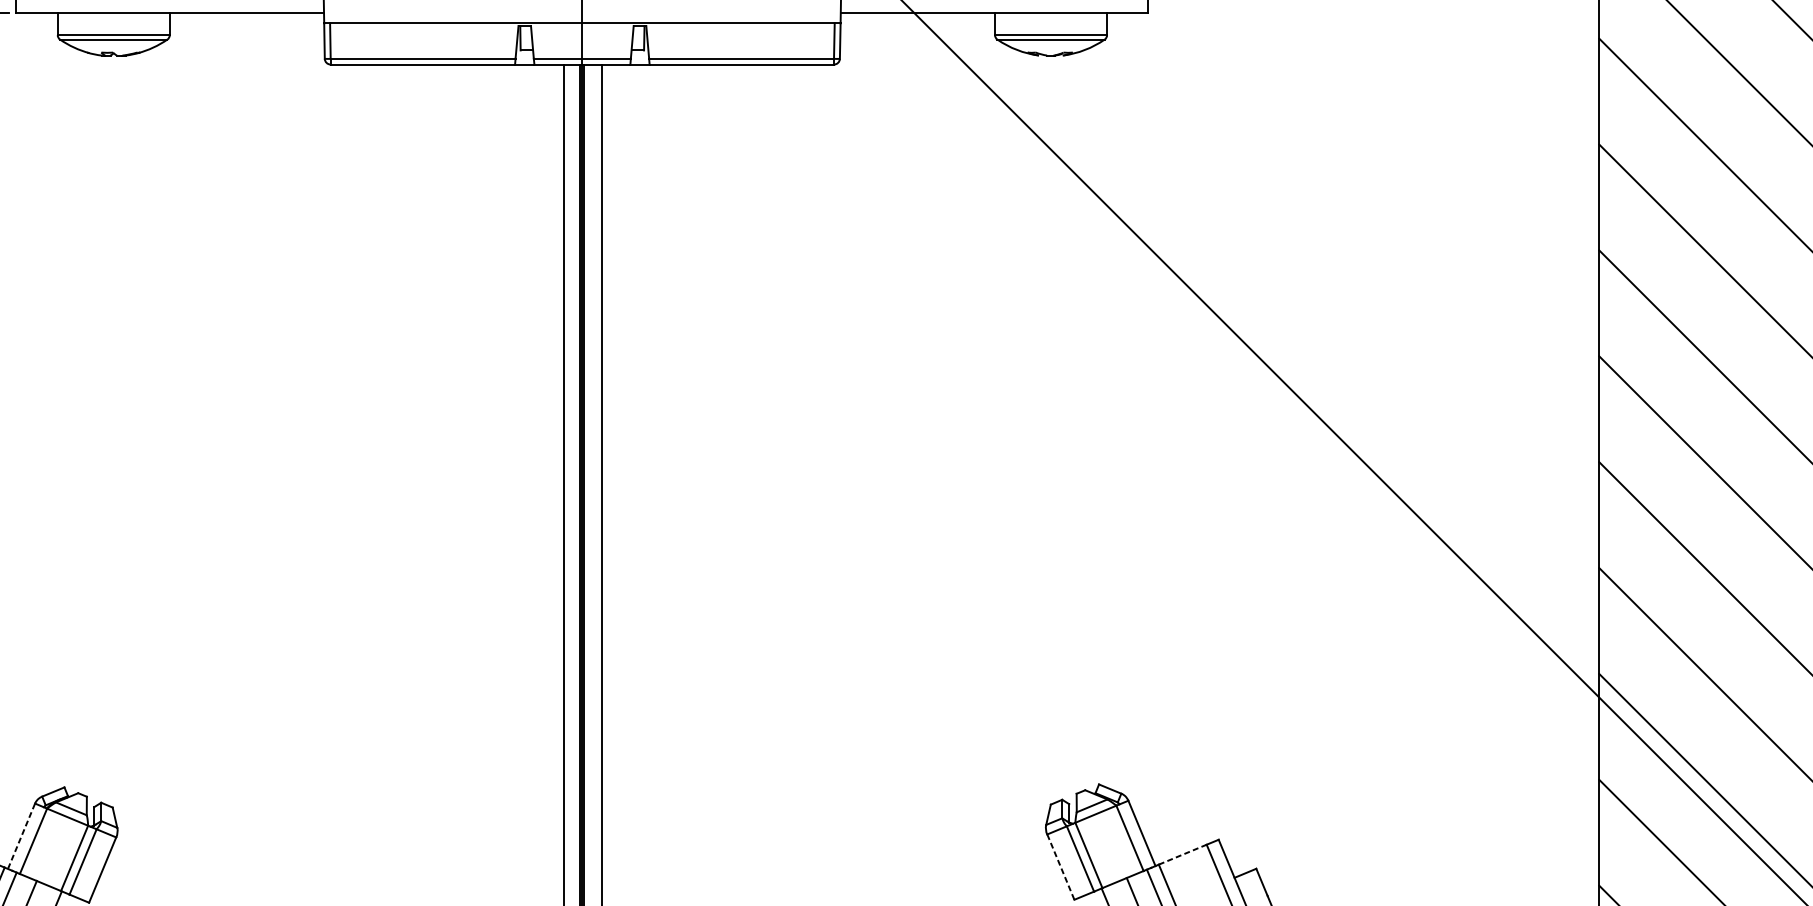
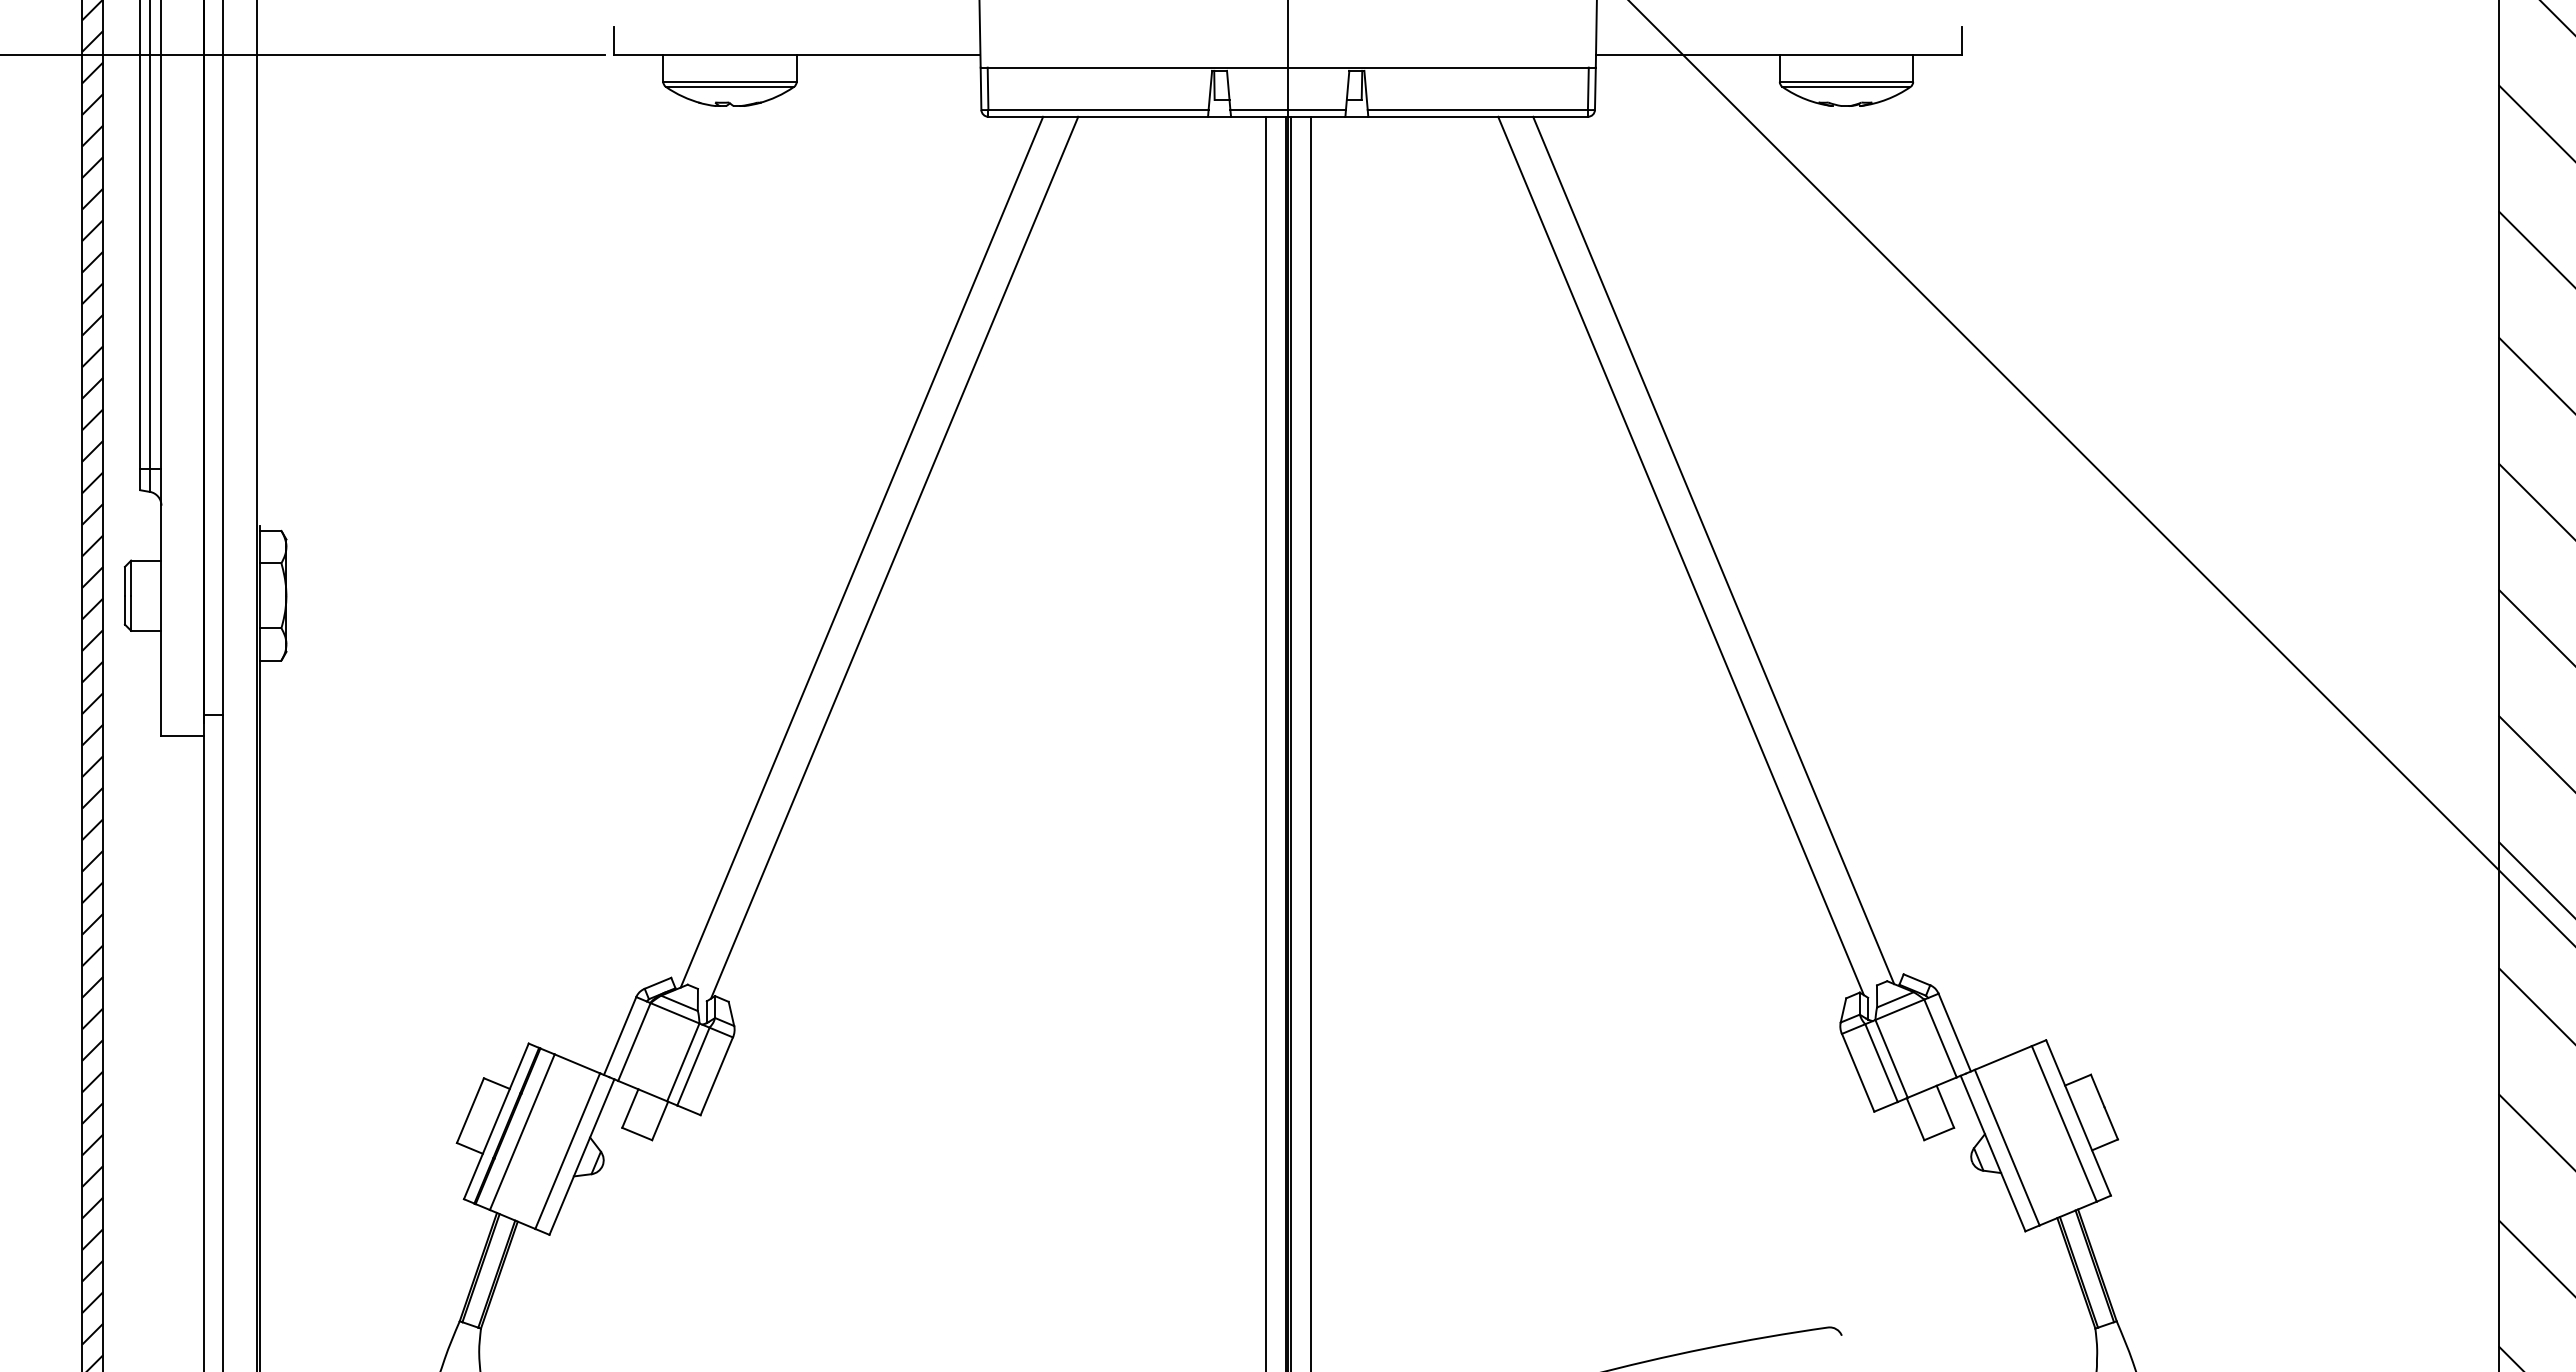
line: (939, 428) -> (1713, 550), added
line: (224, 429) -> (861, 551), added
line: (911, 432) -> (1680, 555), added
line: (251, 434) -> (894, 557), added
line: (21, 835) -> (620, 1035), dashed -> solid
line: (1182, 854) -> (2003, 1057), dashed -> solid
line: (1061, 867) -> (1858, 1073), dashed -> solid

